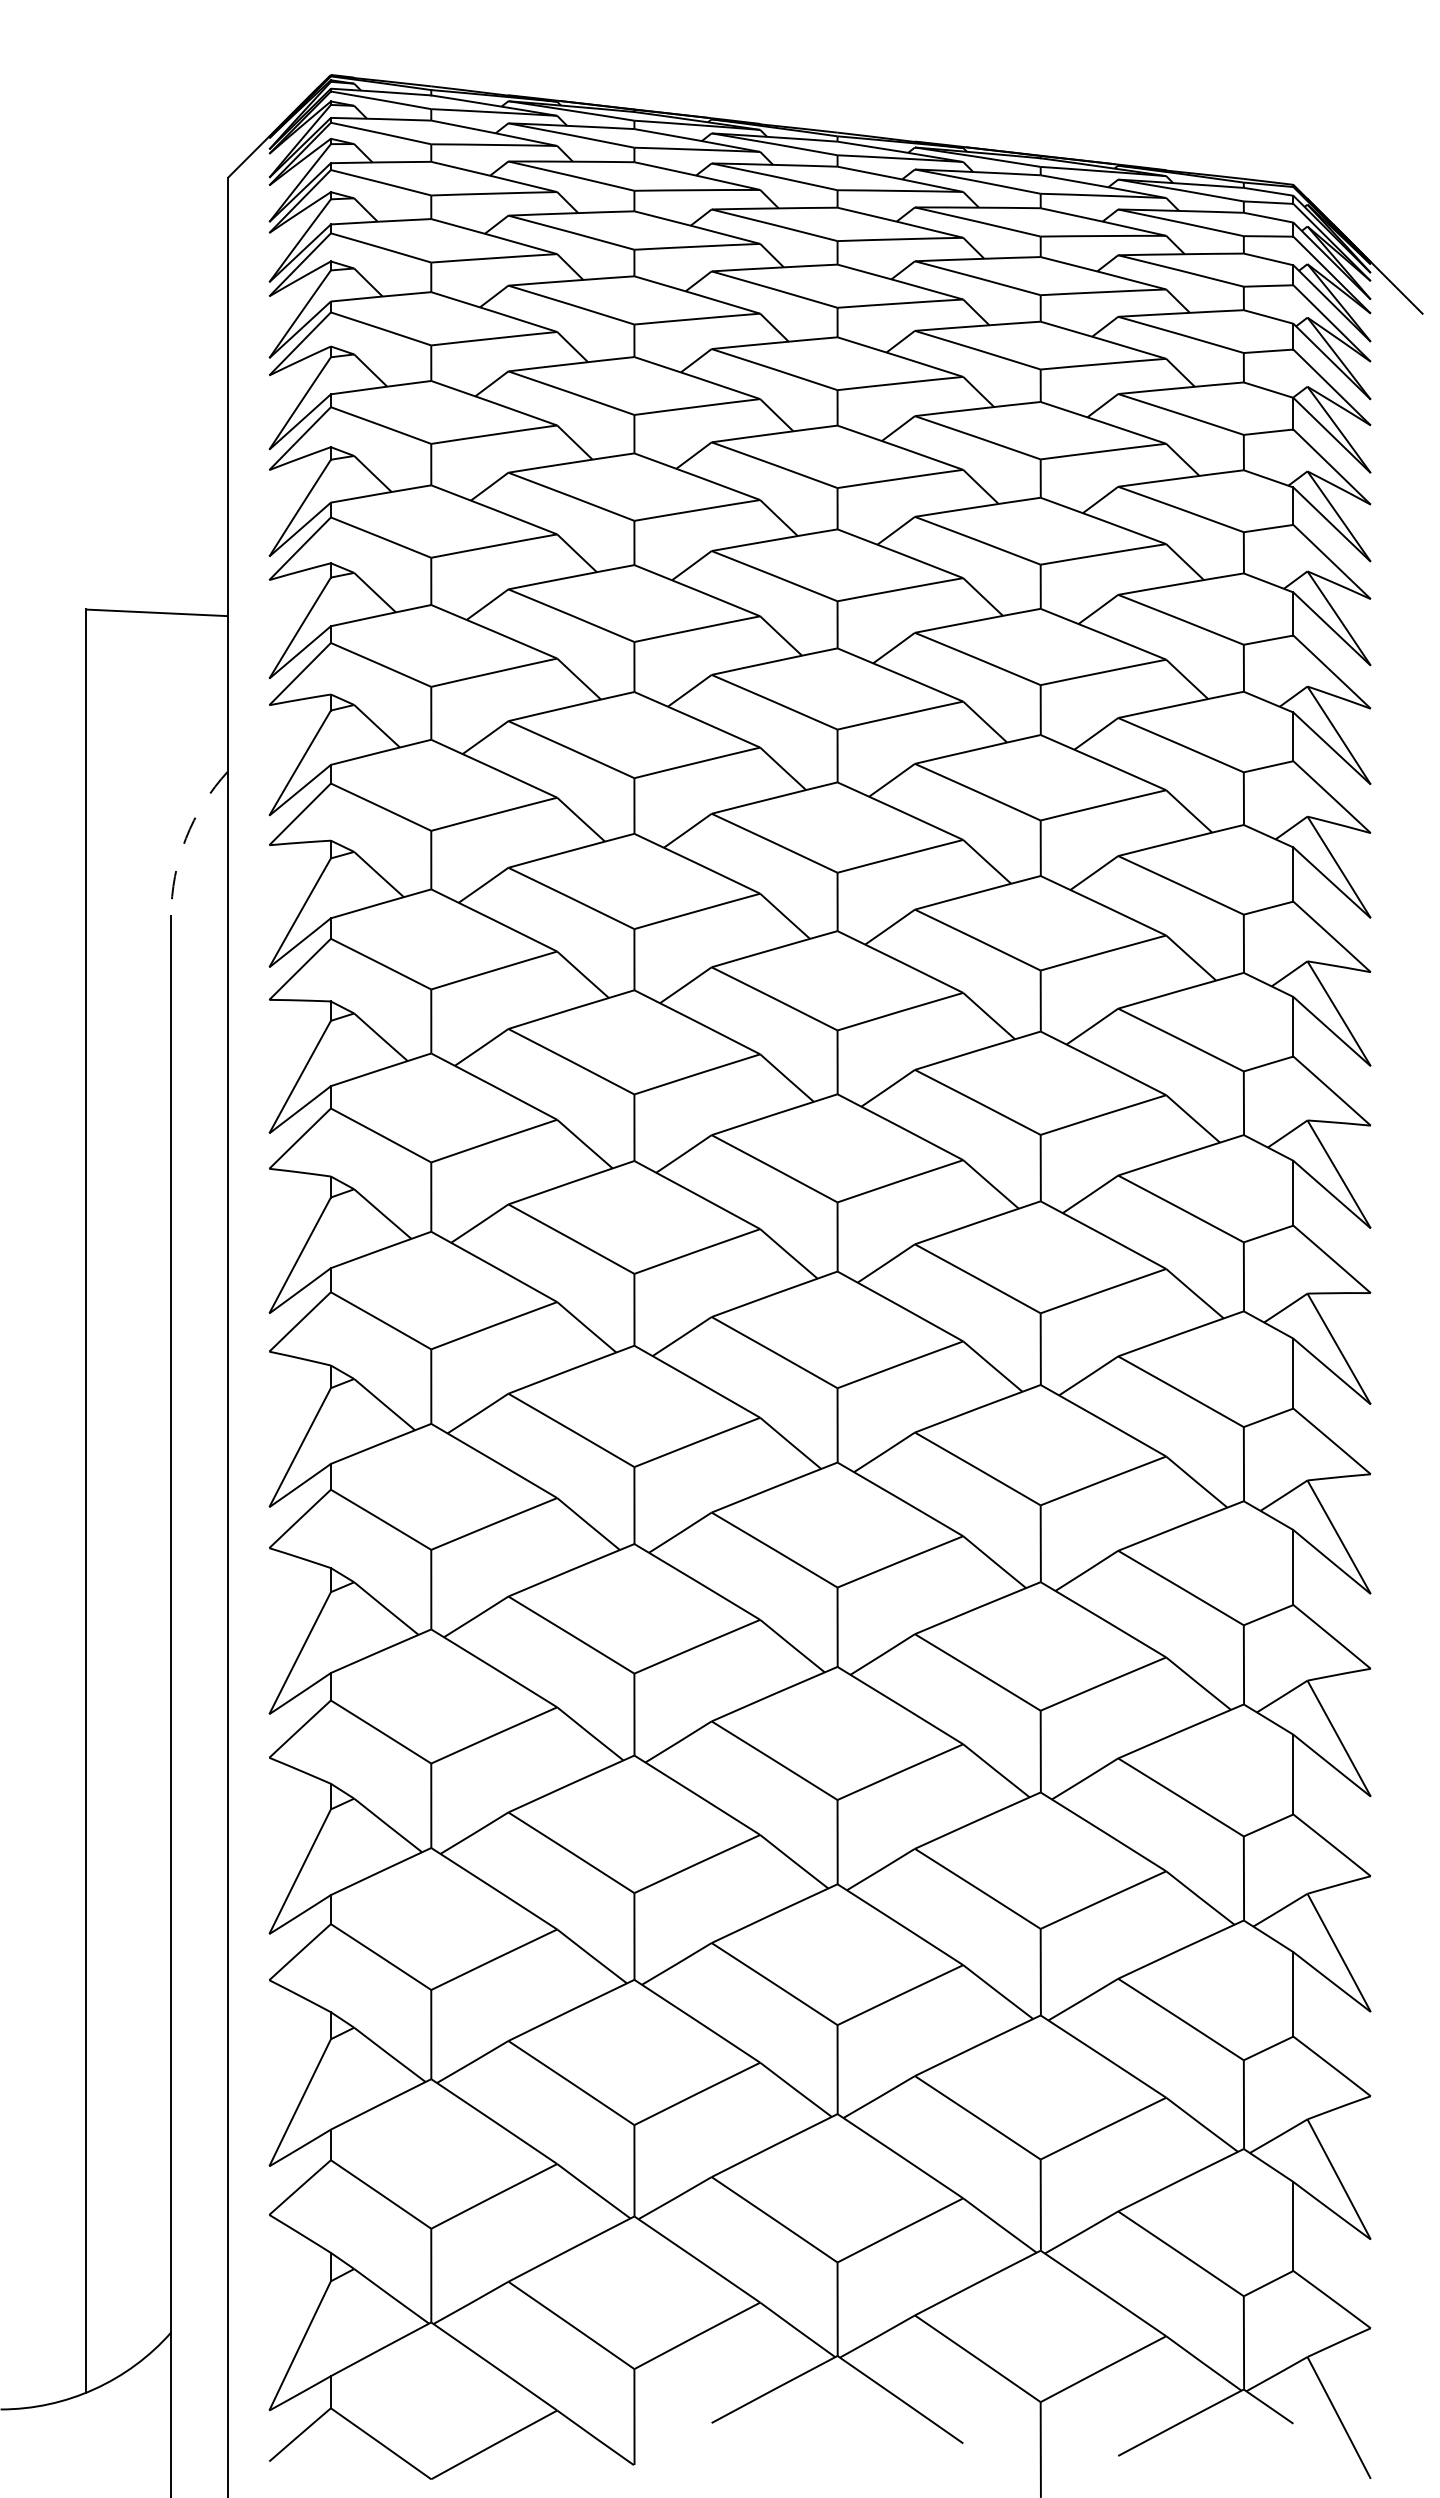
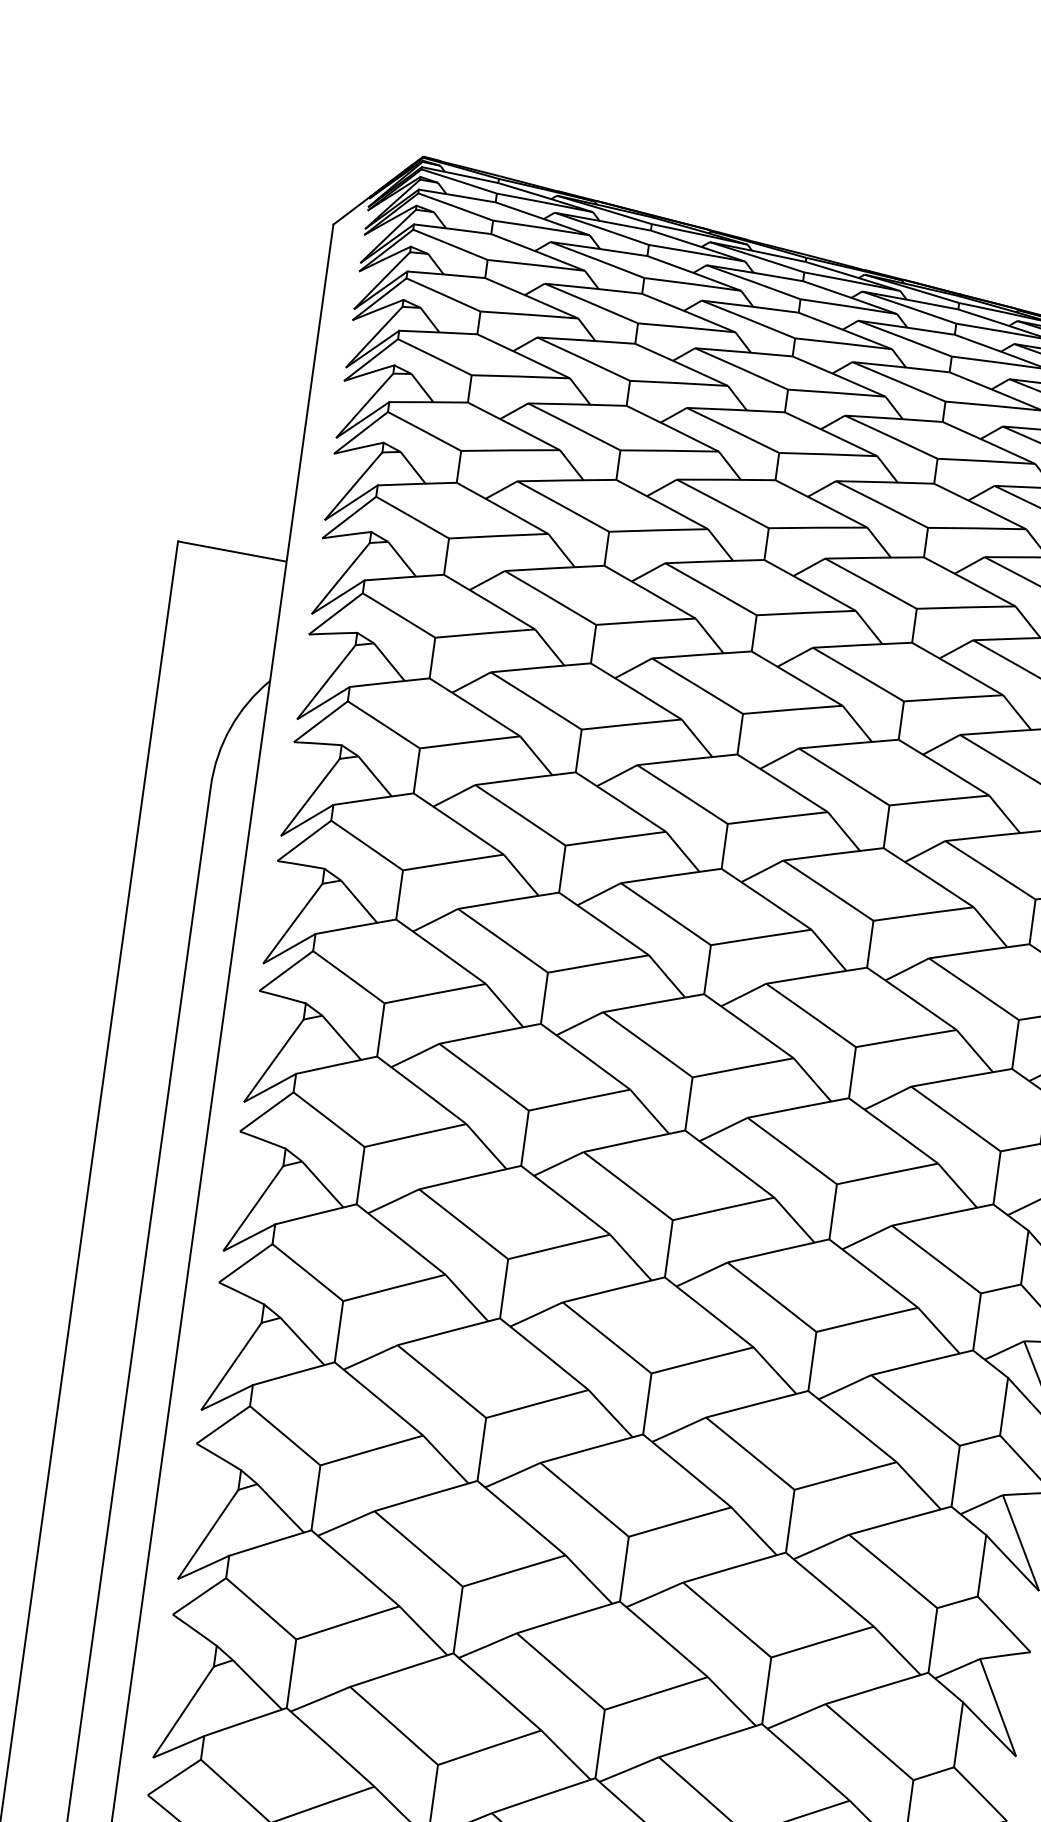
arc: (185, 838) -> (230, 728), dashed -> solid

